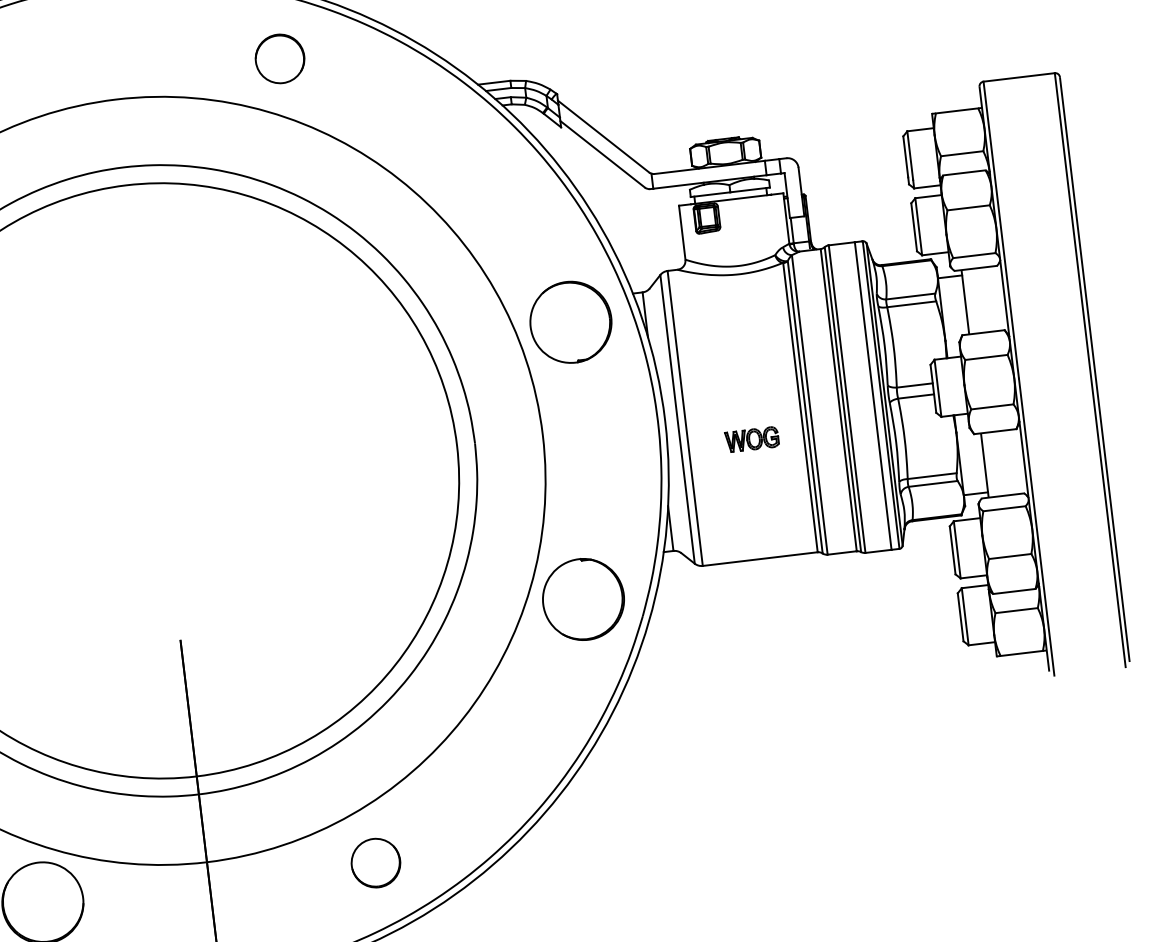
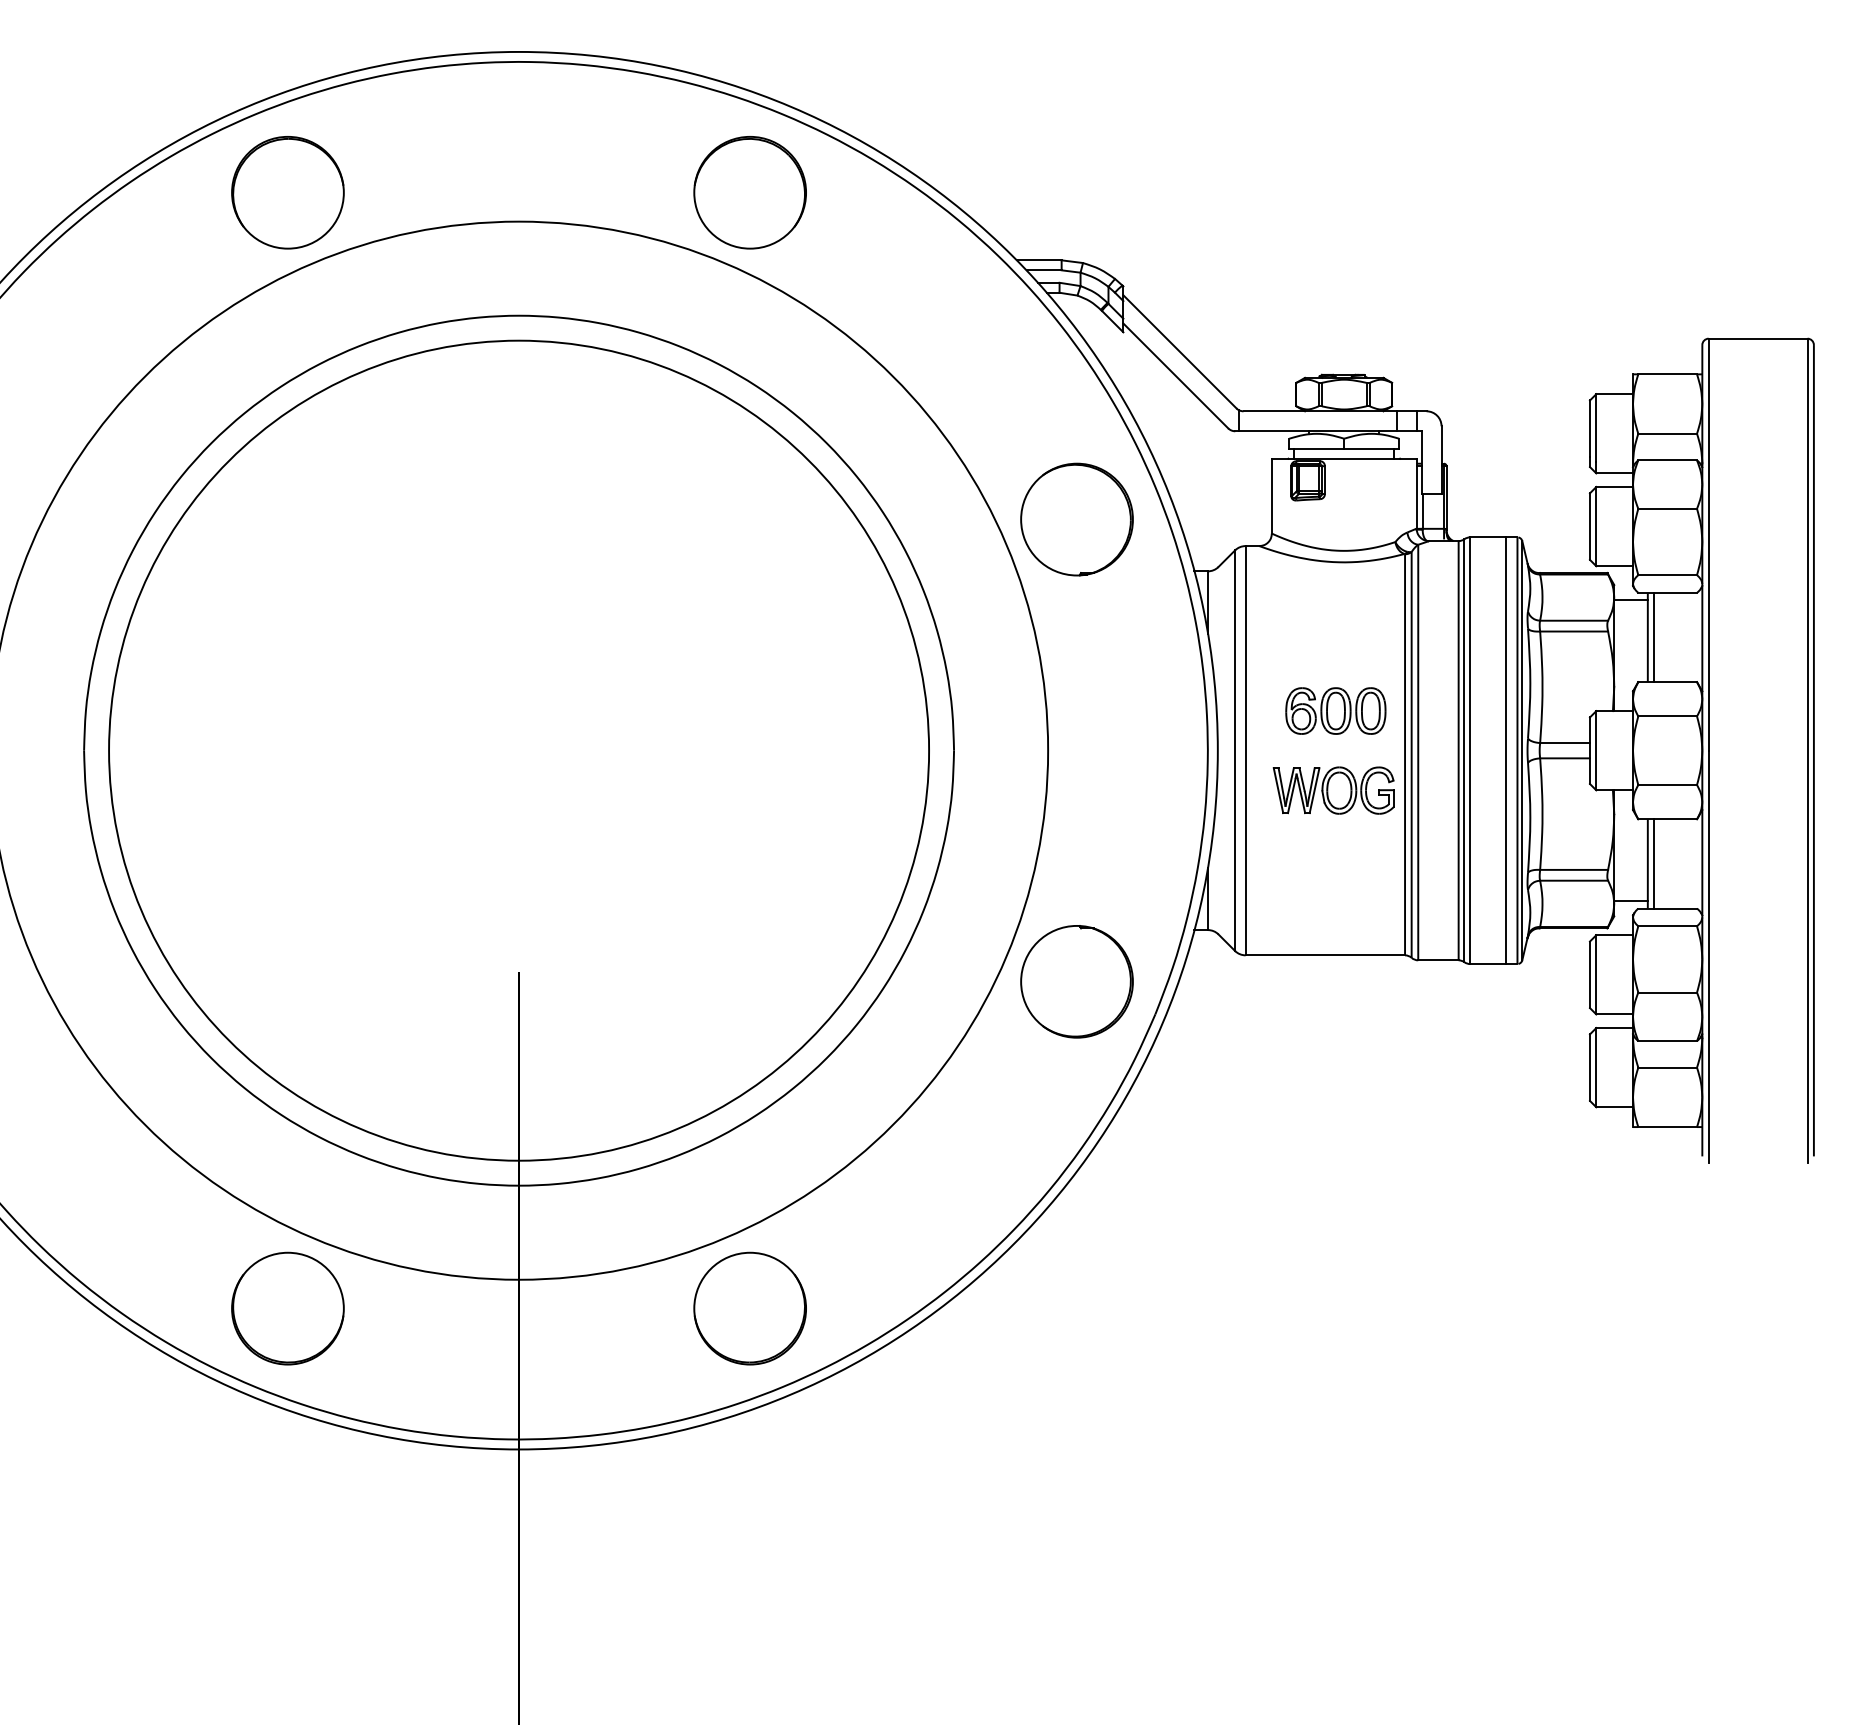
part: (279, 58) -> (749, 192), size x1.67
line: (970, 301) -> (1654, 637), added
part: (570, 322) -> (1076, 519), moved
part: (746, 381) -> (1335, 710), added
part: (751, 439) -> (1333, 790), size x1.67
line: (989, 464) -> (1654, 863), added
part: (375, 863) -> (749, 1308), size x1.67

